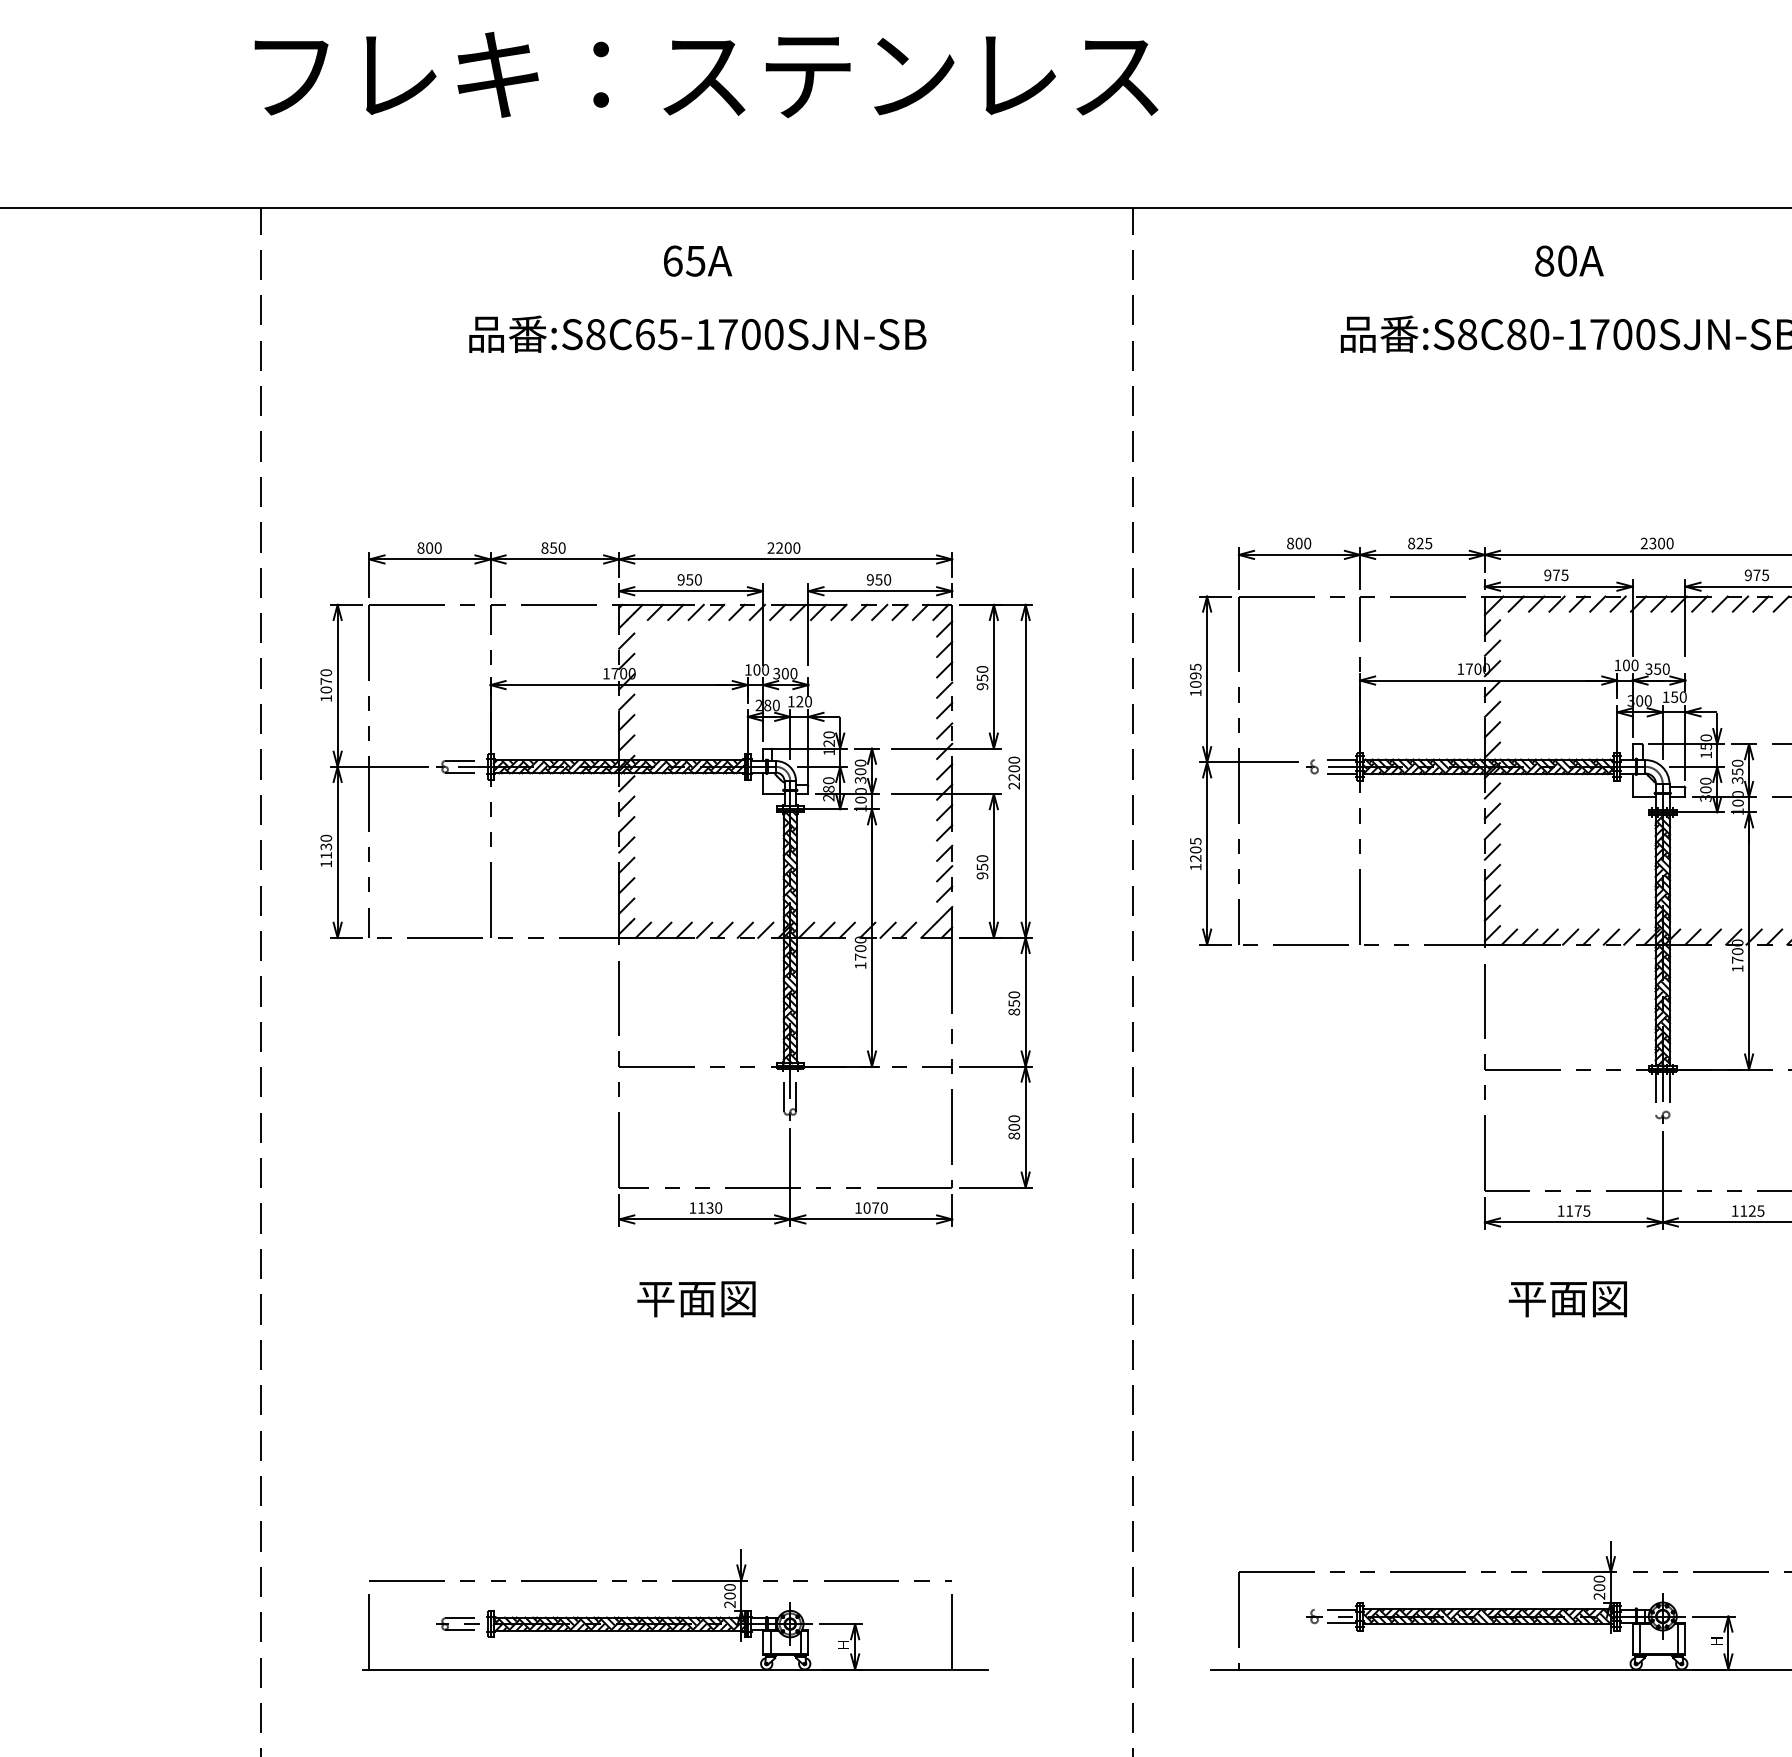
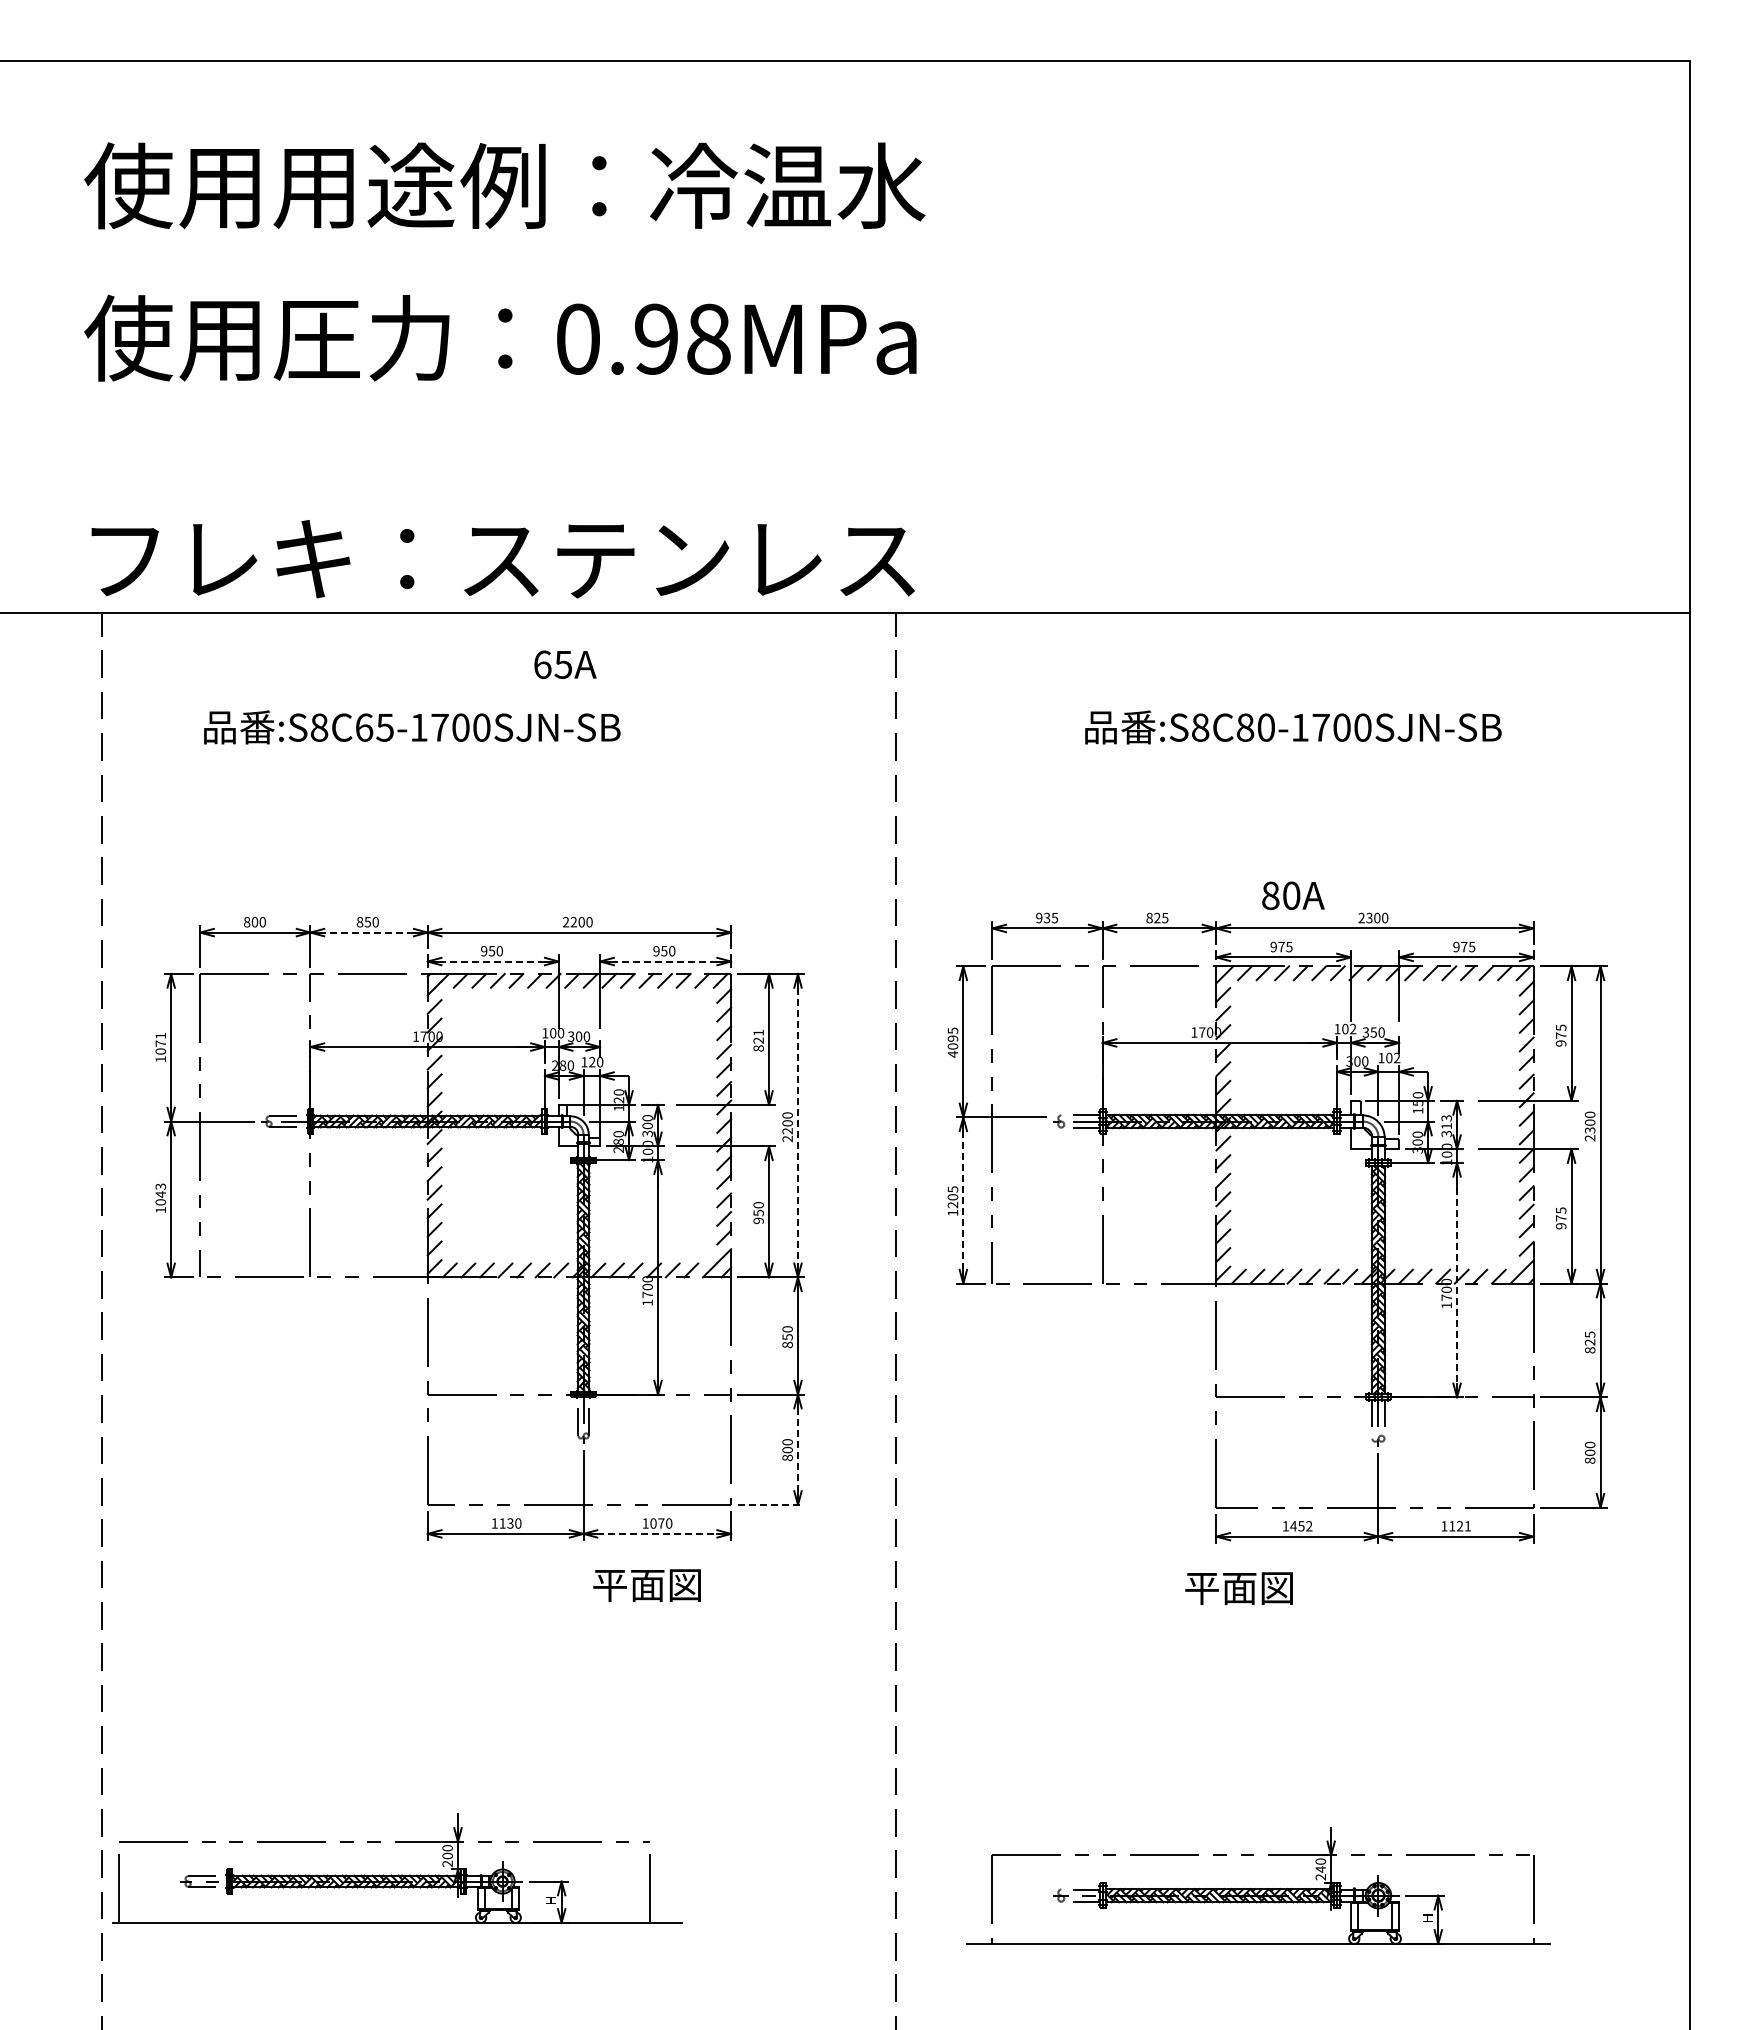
text: (705, 75) -> (502, 559), moved
text: (698, 260) -> (565, 664), moved
text: (1569, 260) -> (1293, 895), moved
text: (698, 334) -> (412, 727), moved
text: (1299, 542) -> (1047, 917), 800 -> 935
line: (555, 559) -> (369, 932), solid -> dashed
line: (691, 591) -> (493, 961), solid -> dashed
line: (880, 591) -> (665, 961), solid -> dashed
text: (1635, 665) -> (1353, 1029), 100 -> 102
text: (325, 672) -> (160, 1035), 1070 -> 1071
text: (982, 677) -> (758, 1040), 950 -> 821
text: (1195, 693) -> (952, 1054), 1095 -> 4095
text: (1679, 696) -> (1393, 1057), 150 -> 102
text: (1737, 767) -> (1446, 1122), 350 -> 313
line: (1026, 771) -> (798, 1125), solid -> dashed
text: (325, 846) -> (160, 1194), 1130 -> 1043
line: (1207, 853) -> (963, 1200), solid -> dashed
line: (1749, 941) -> (1457, 1280), solid -> dashed
line: (1026, 1127) -> (798, 1450), solid -> dashed
line: (996, 1187) -> (771, 1504), solid -> dashed
text: (1578, 1211) -> (1301, 1526), 1175 -> 1452
text: (1760, 1211) -> (1467, 1526), 1125 -> 1121
line: (871, 1219) -> (657, 1533), solid -> dashed
text: (695, 1299) -> (646, 1585), moved
text: (1567, 1299) -> (1238, 1588), moved
text: (1599, 1587) -> (1320, 1869), 200 -> 240
part: (676, 1616) -> (398, 1874), moved

